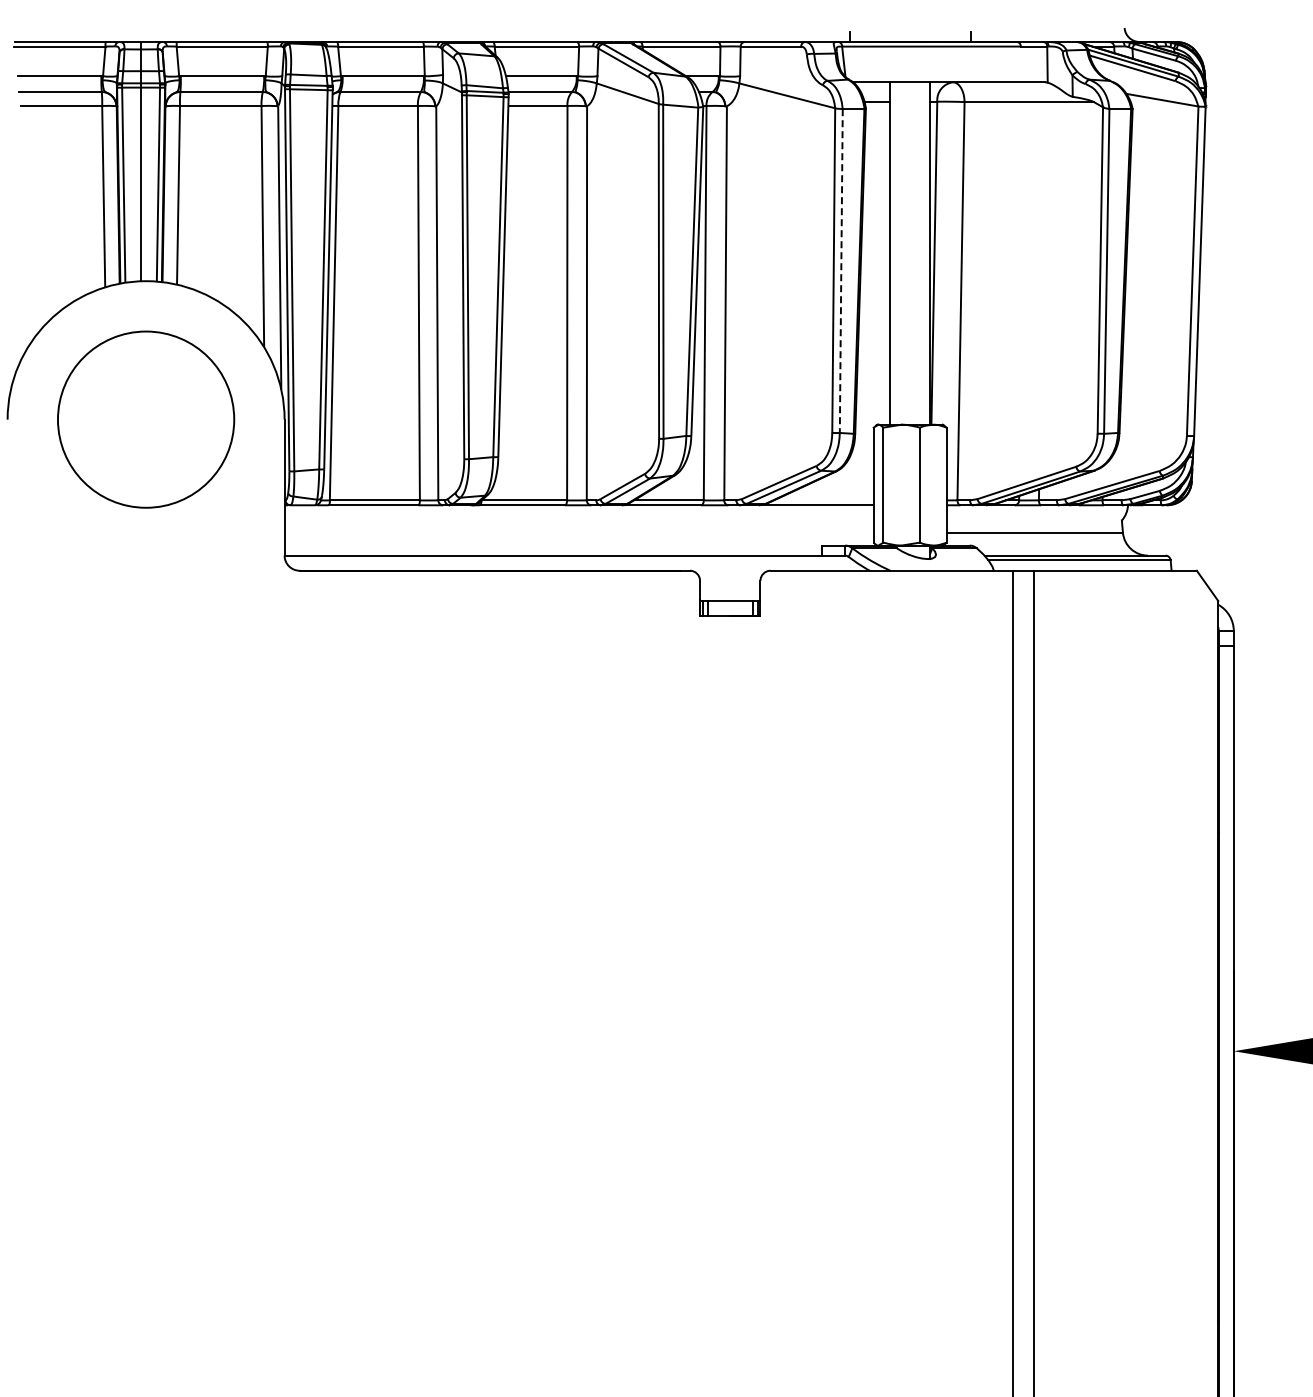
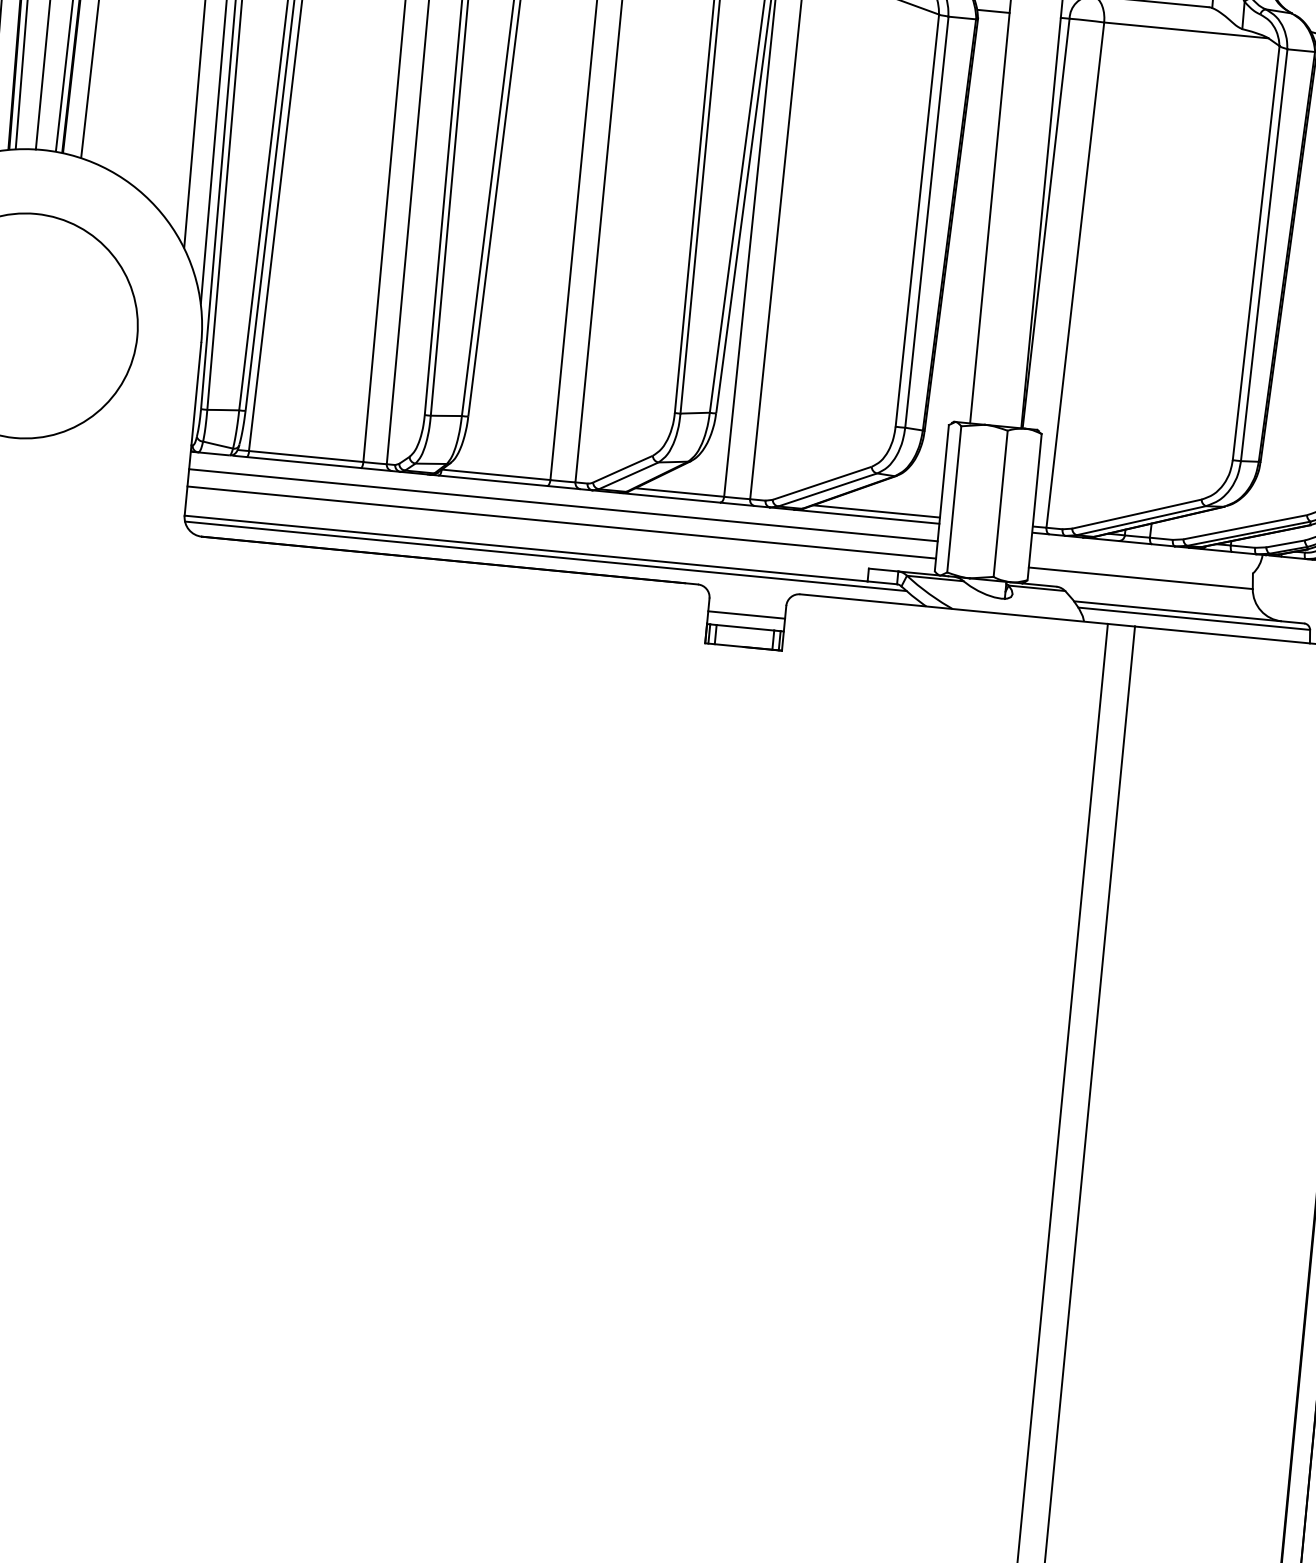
line: (841, 271) -> (927, 222), dashed -> solid
line: (823, 500) -> (876, 511), added
line: (578, 519) -> (562, 505), added
line: (578, 532) -> (560, 522), added
line: (569, 560) -> (546, 556), added
line: (730, 590) -> (747, 614), added

